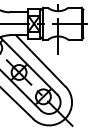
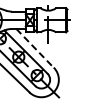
line: (41, 61) -> (35, 48), solid -> dashed

